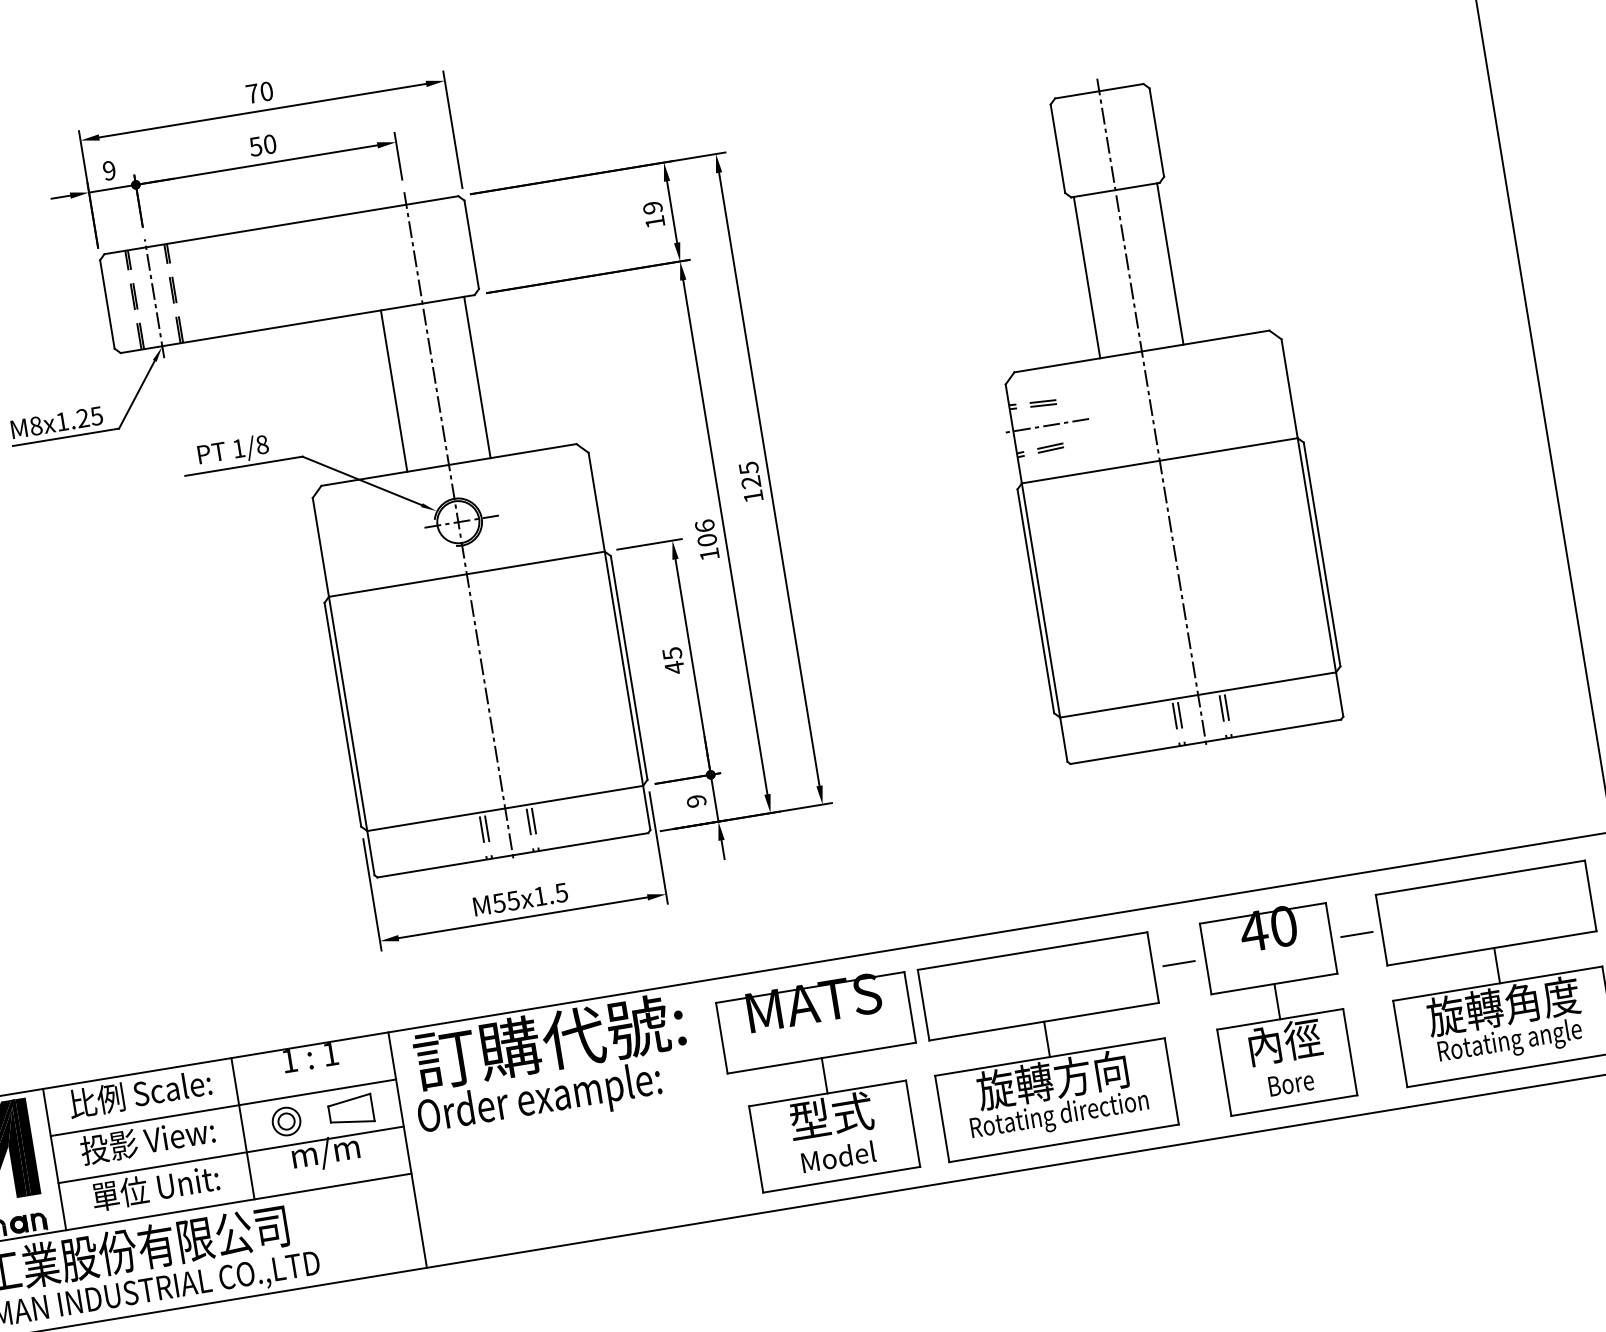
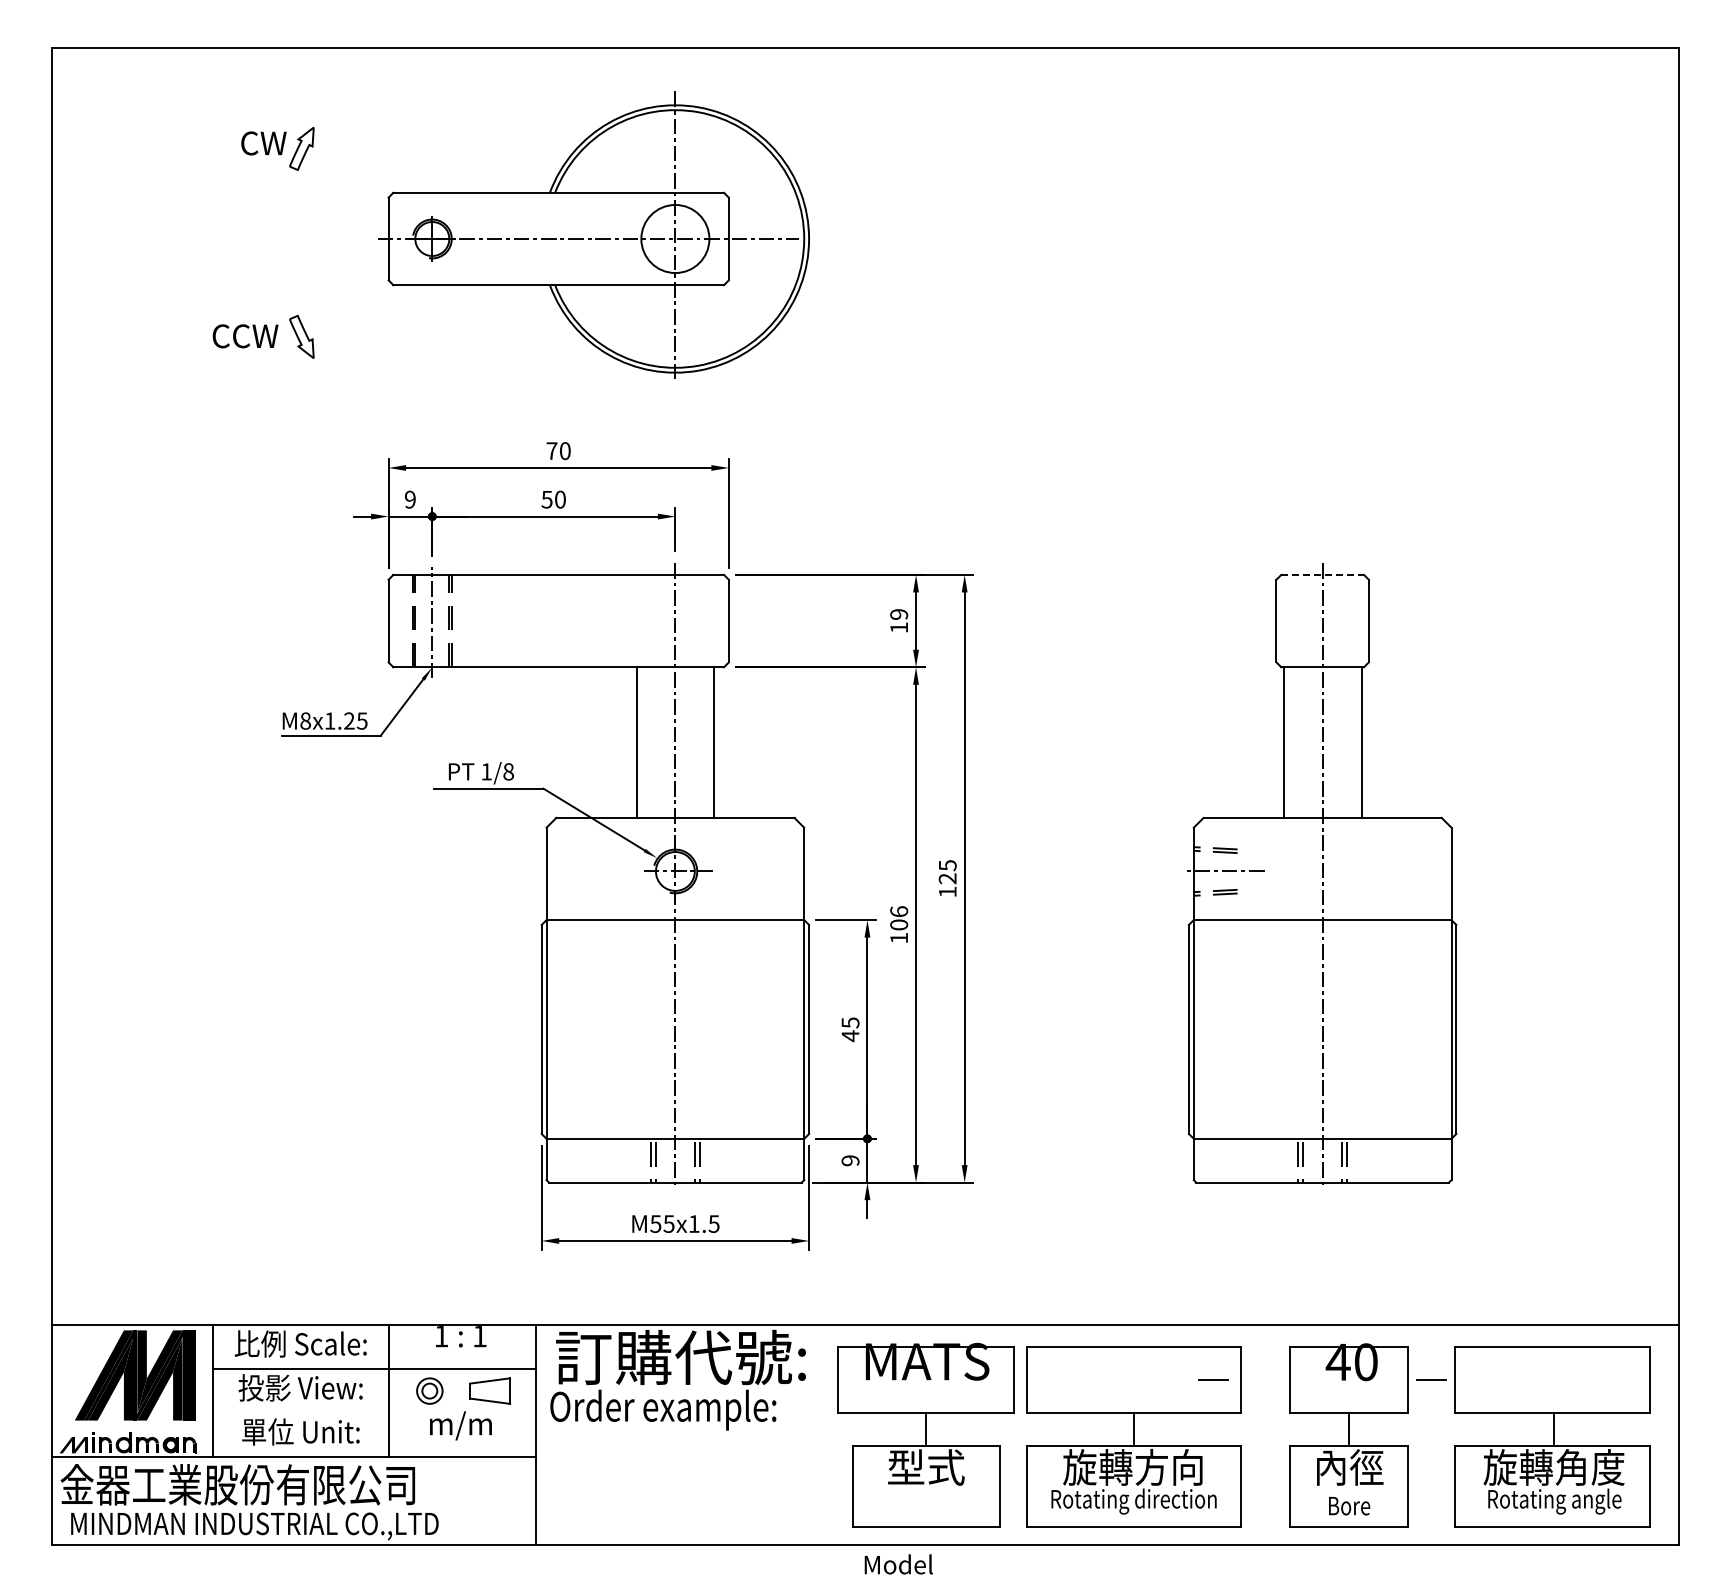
line: (1100, 90) -> (1323, 574), solid -> dashed
line: (1179, 962) -> (1213, 1379), moved
line: (231, 1155) -> (374, 1413), removed
text: (838, 1156) -> (898, 1564), moved

